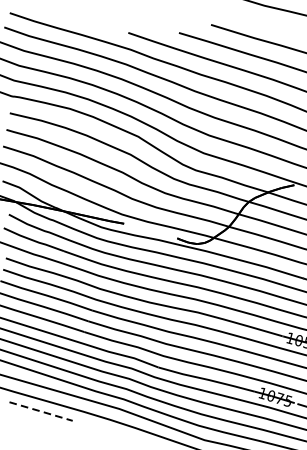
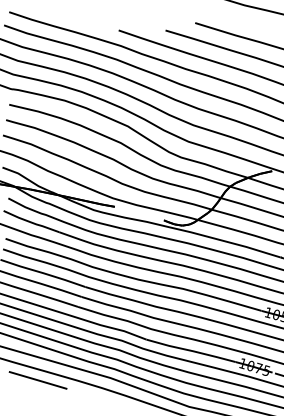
line: (41, 411) -> (38, 380), dashed -> solid

